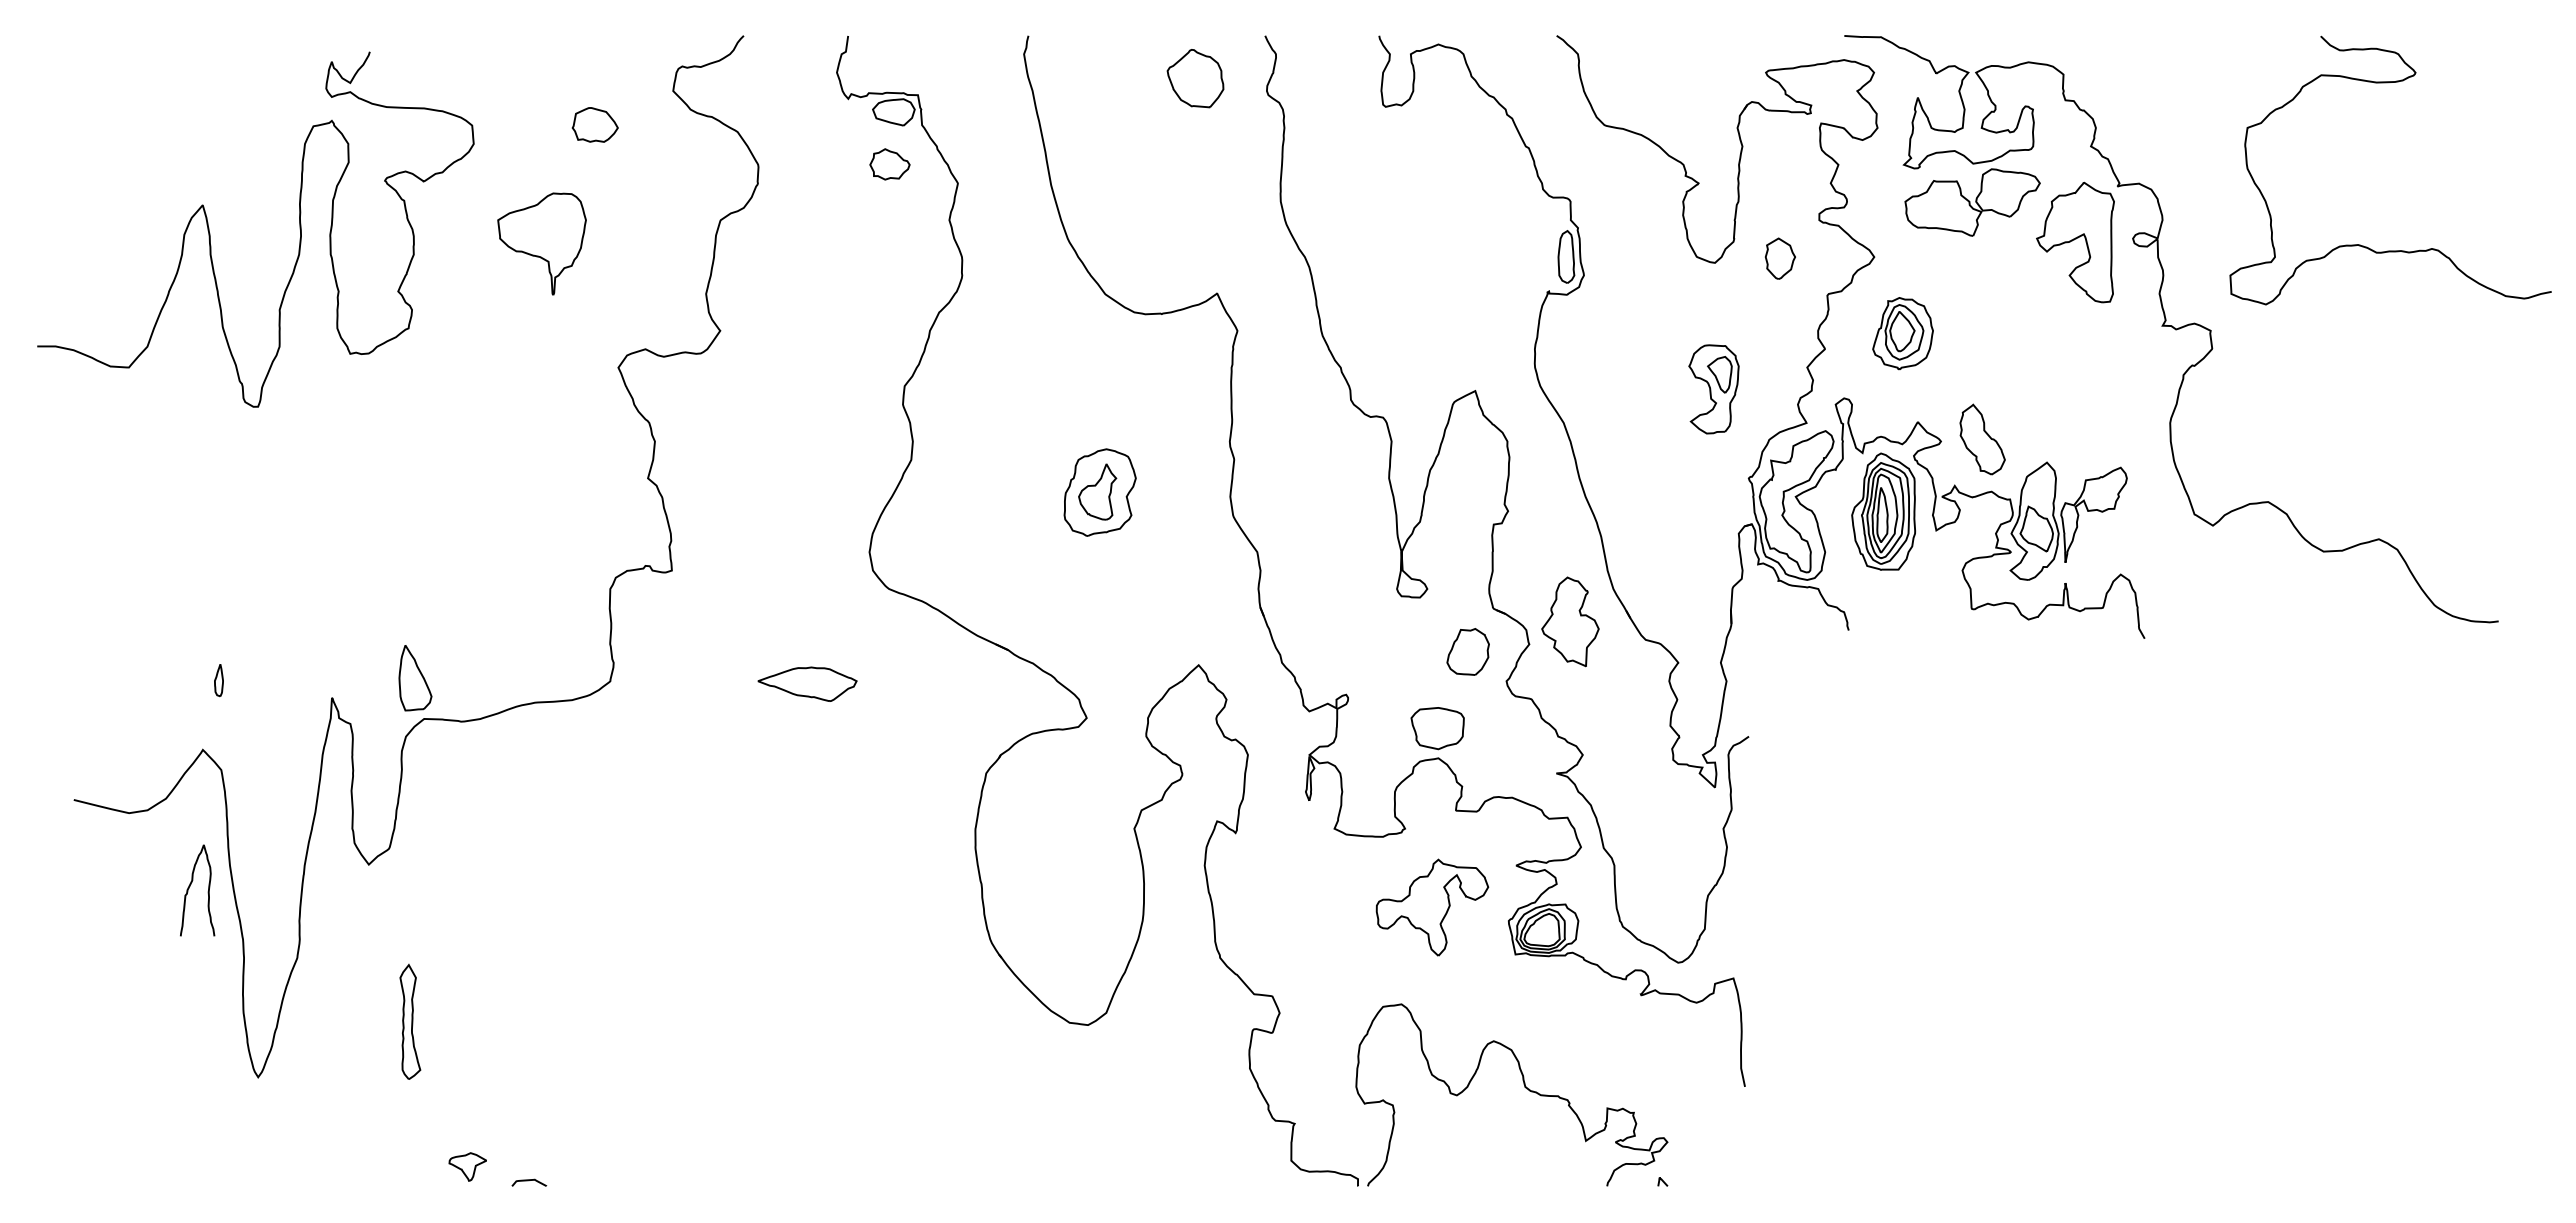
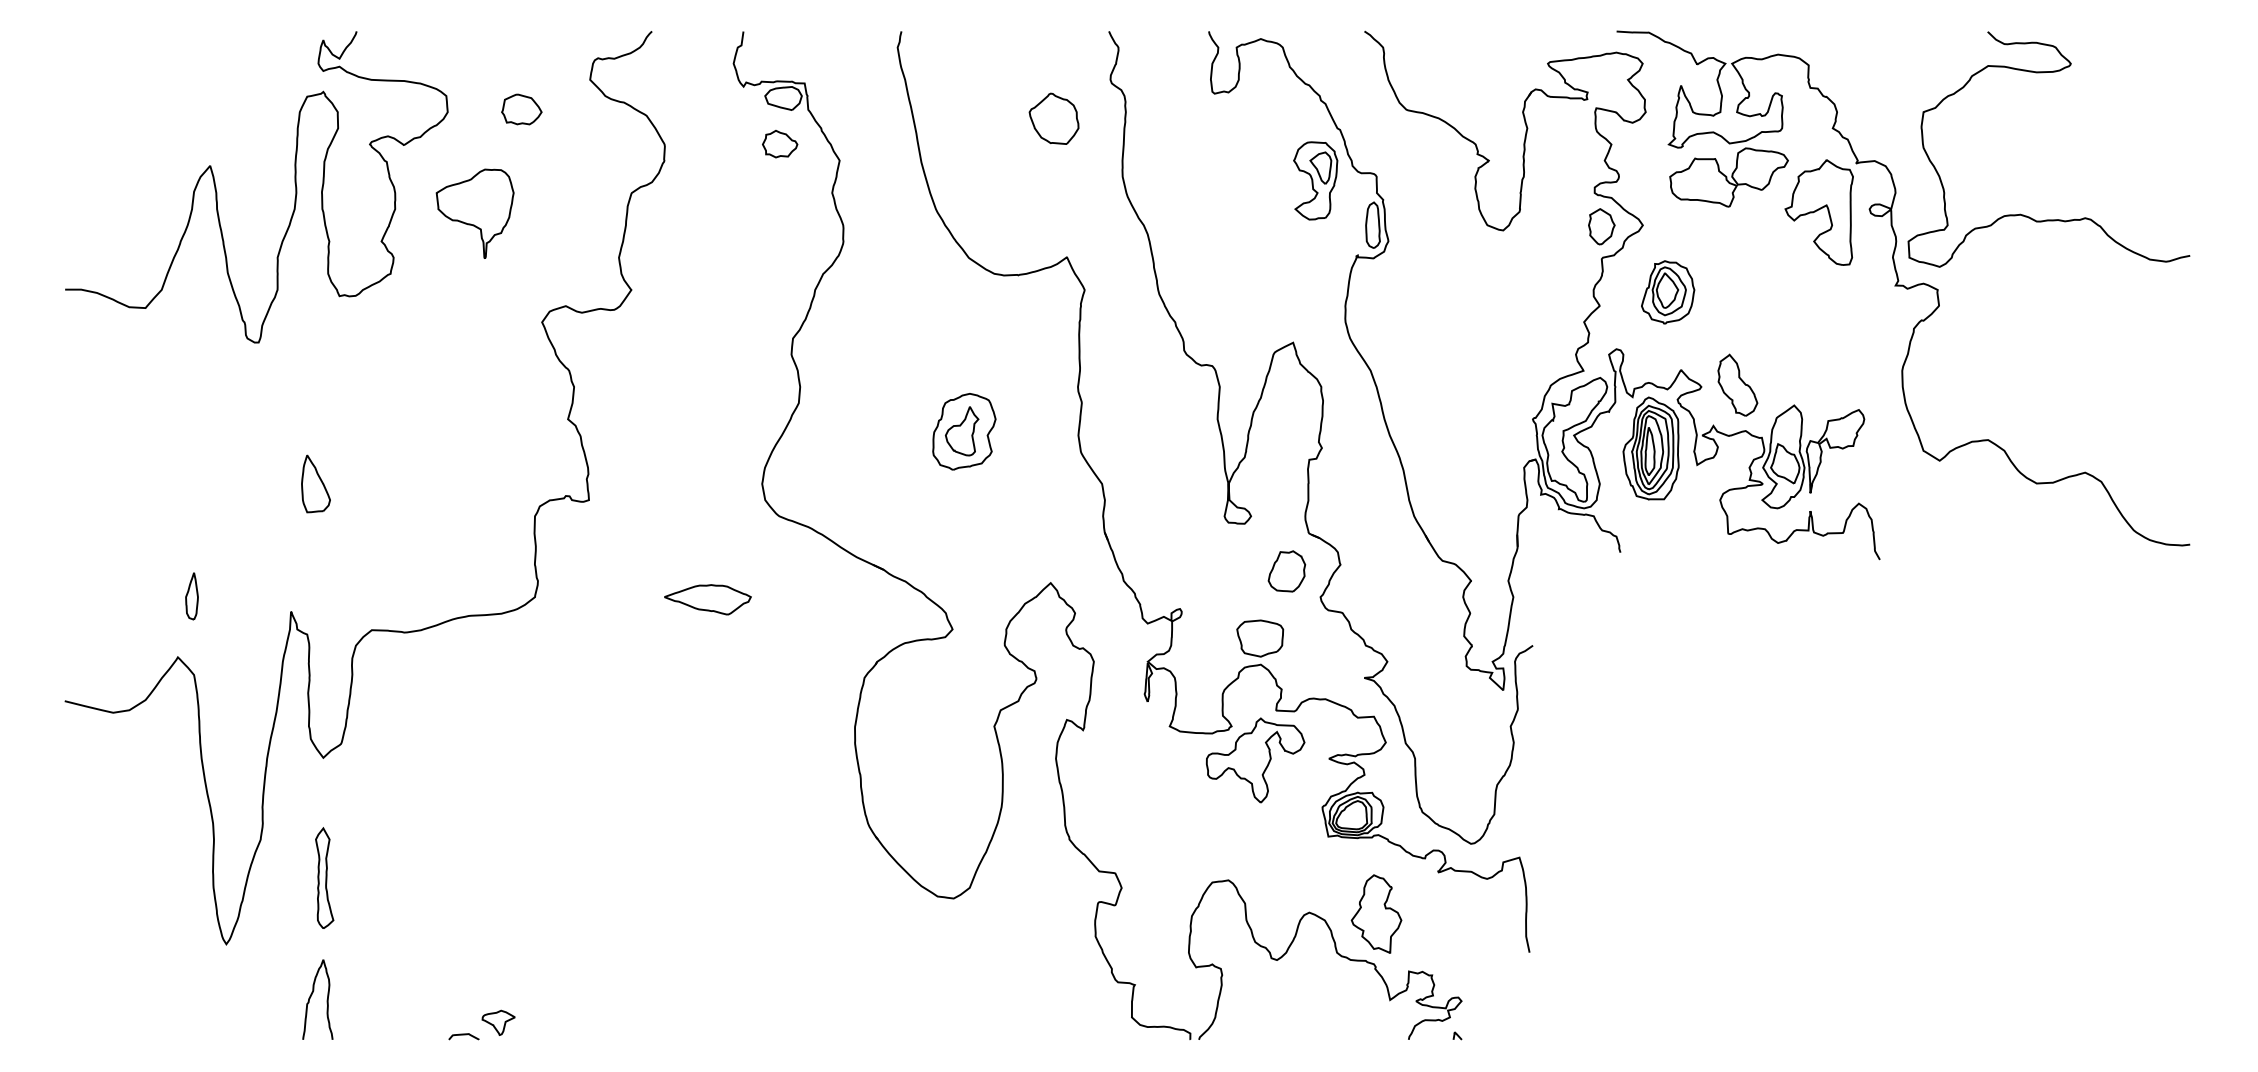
part: (1195, 78) -> (1054, 118), moved
curve: (299, 229) -> (295, 187), moved
curve: (2366, 246) -> (2027, 216), moved
part: (1779, 258) -> (1600, 226), moved
part: (1713, 389) -> (1315, 181), moved
part: (1570, 621) -> (1376, 913), moved
part: (415, 678) -> (316, 484), moved
part: (218, 680) -> (191, 596), size x1.67
curve: (190, 886) -> (311, 996), moved
part: (1432, 907) -> (1255, 760), moved
part: (410, 1021) -> (324, 877), moved
part: (467, 1166) -> (498, 1022), moved

